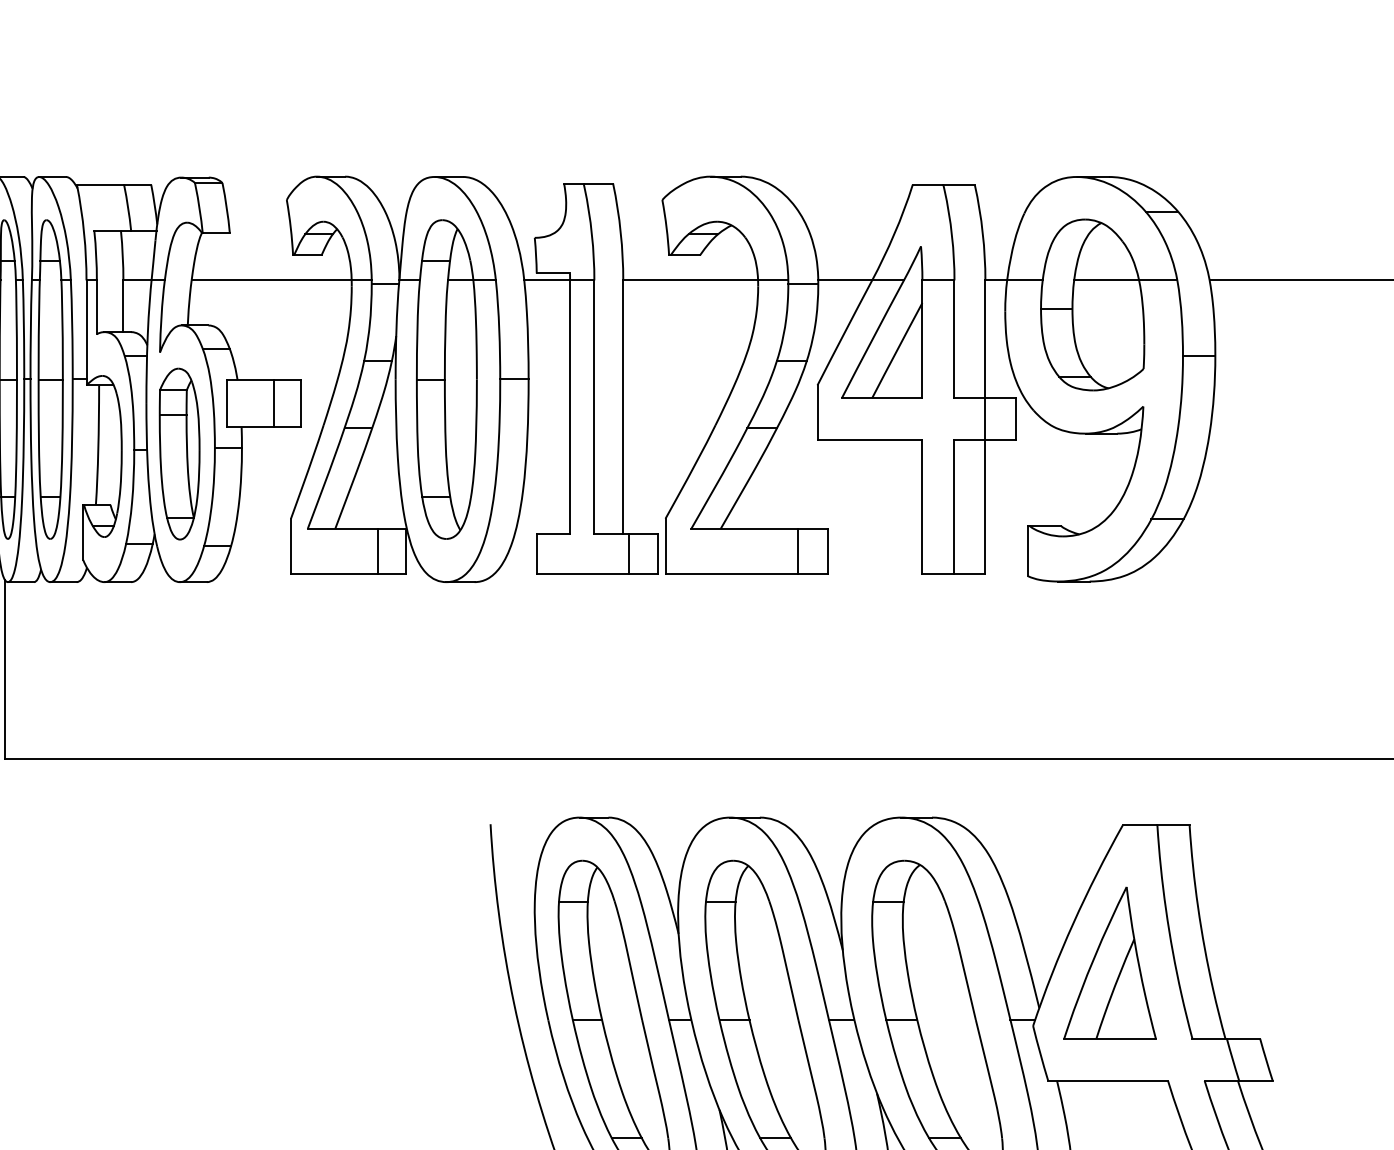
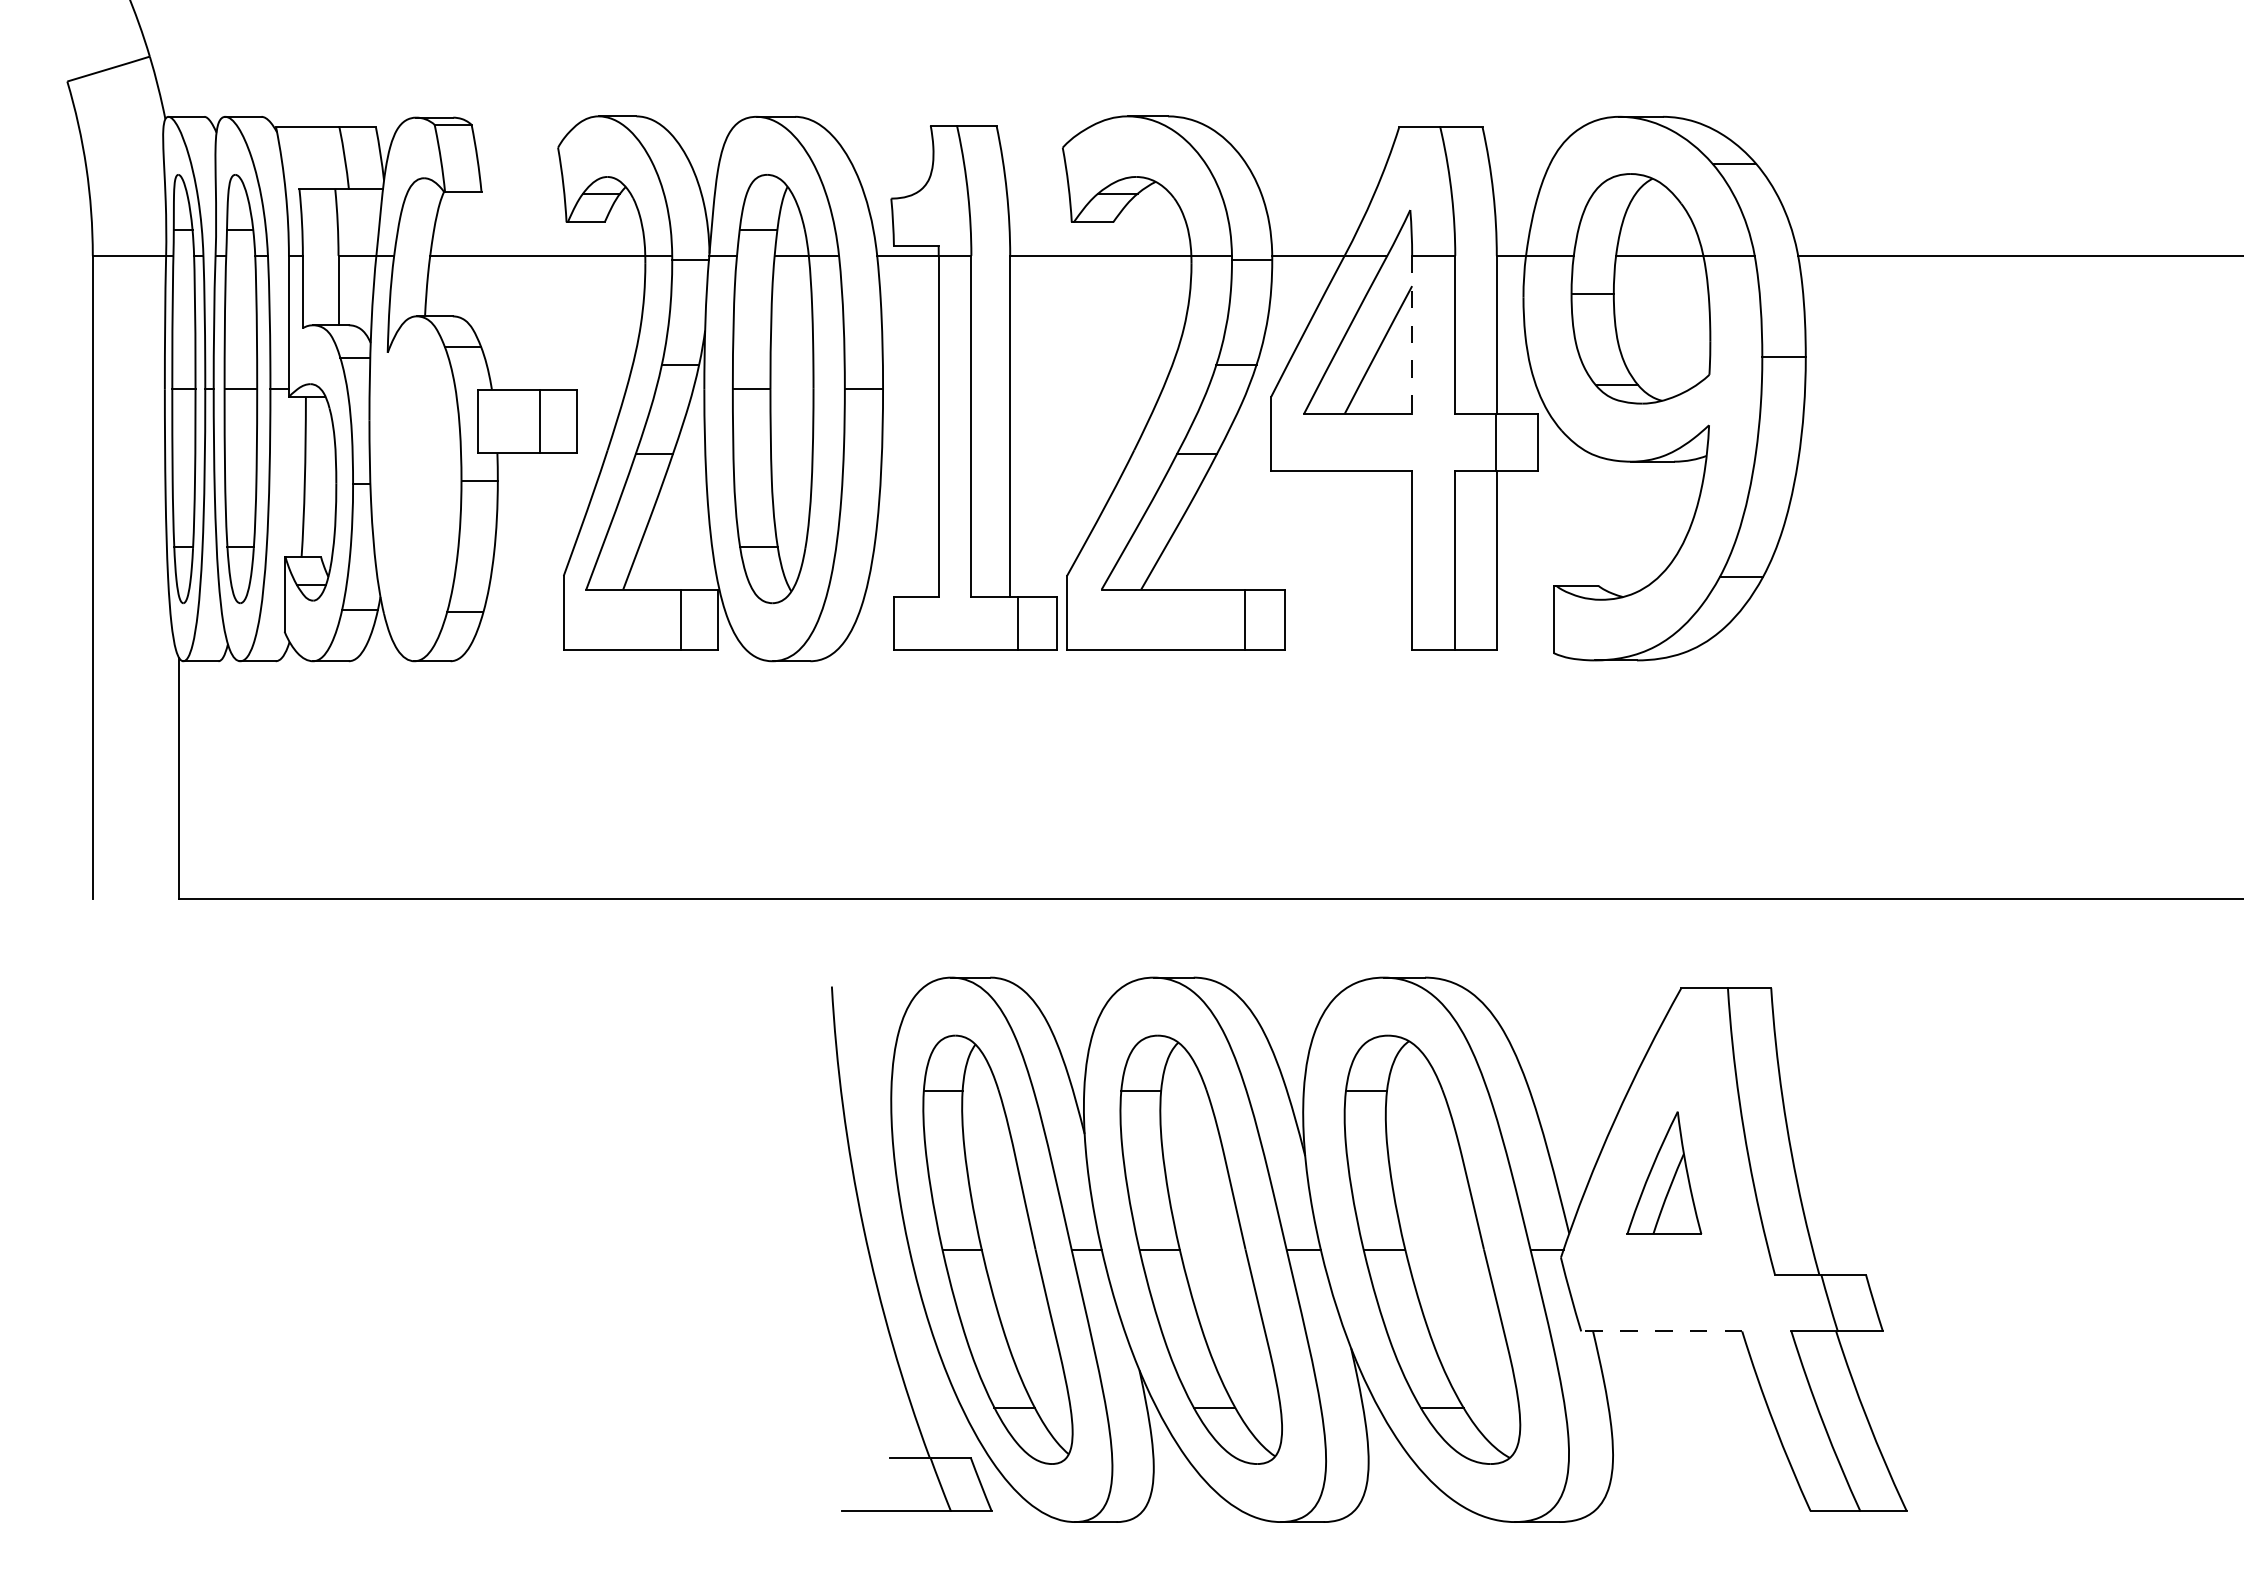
line: (922, 339) -> (1412, 335), solid -> dashed
part: (179, 453) -> (413, 488), removed
part: (1110, 962) -> (1664, 1172), size x0.6
line: (1107, 1080) -> (1661, 1331), solid -> dashed

